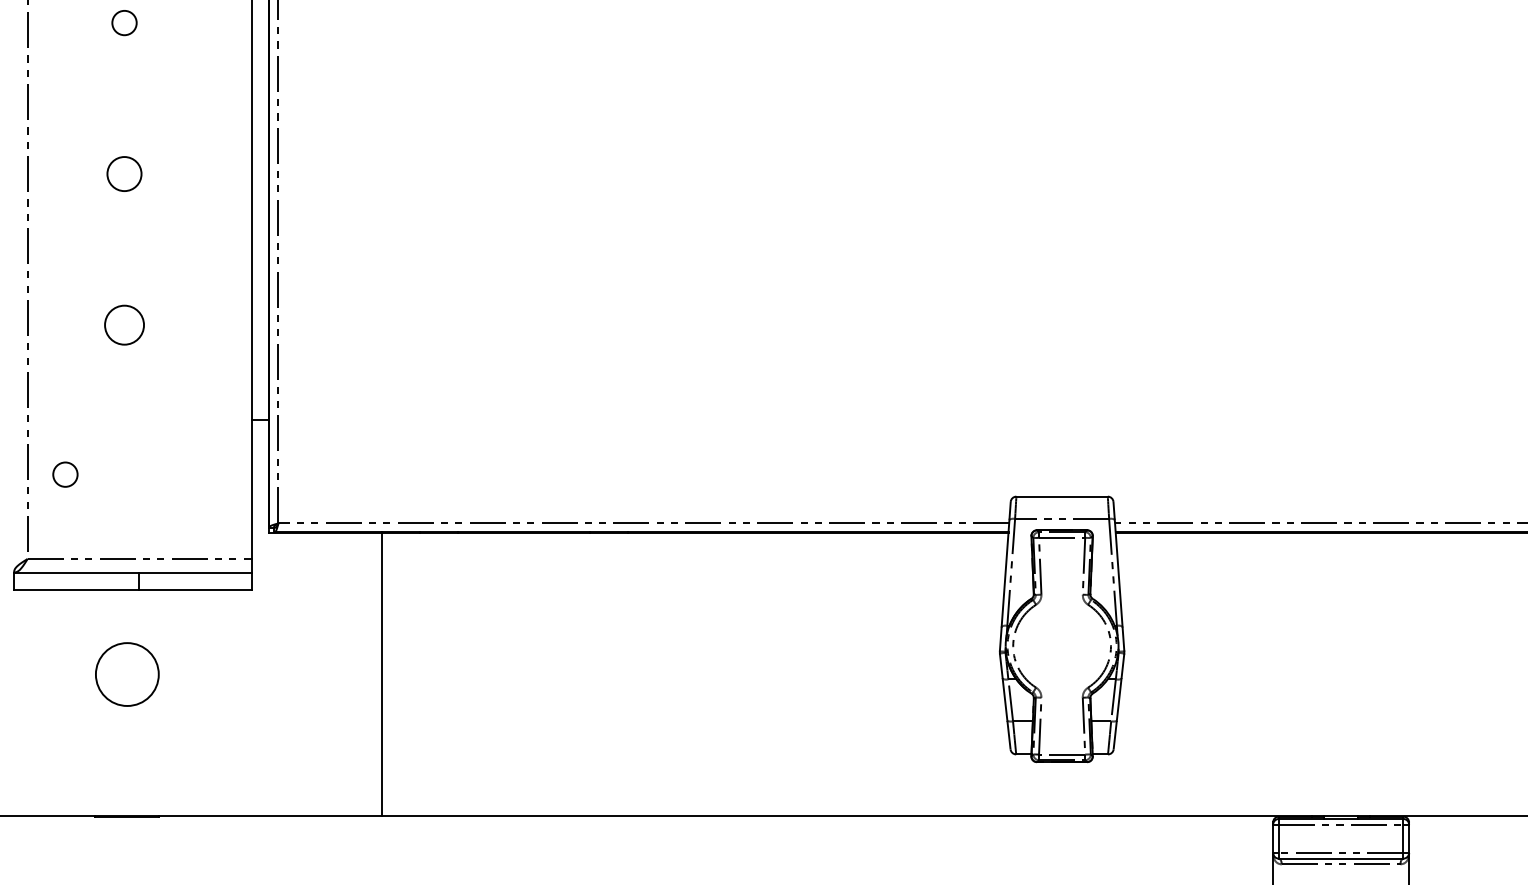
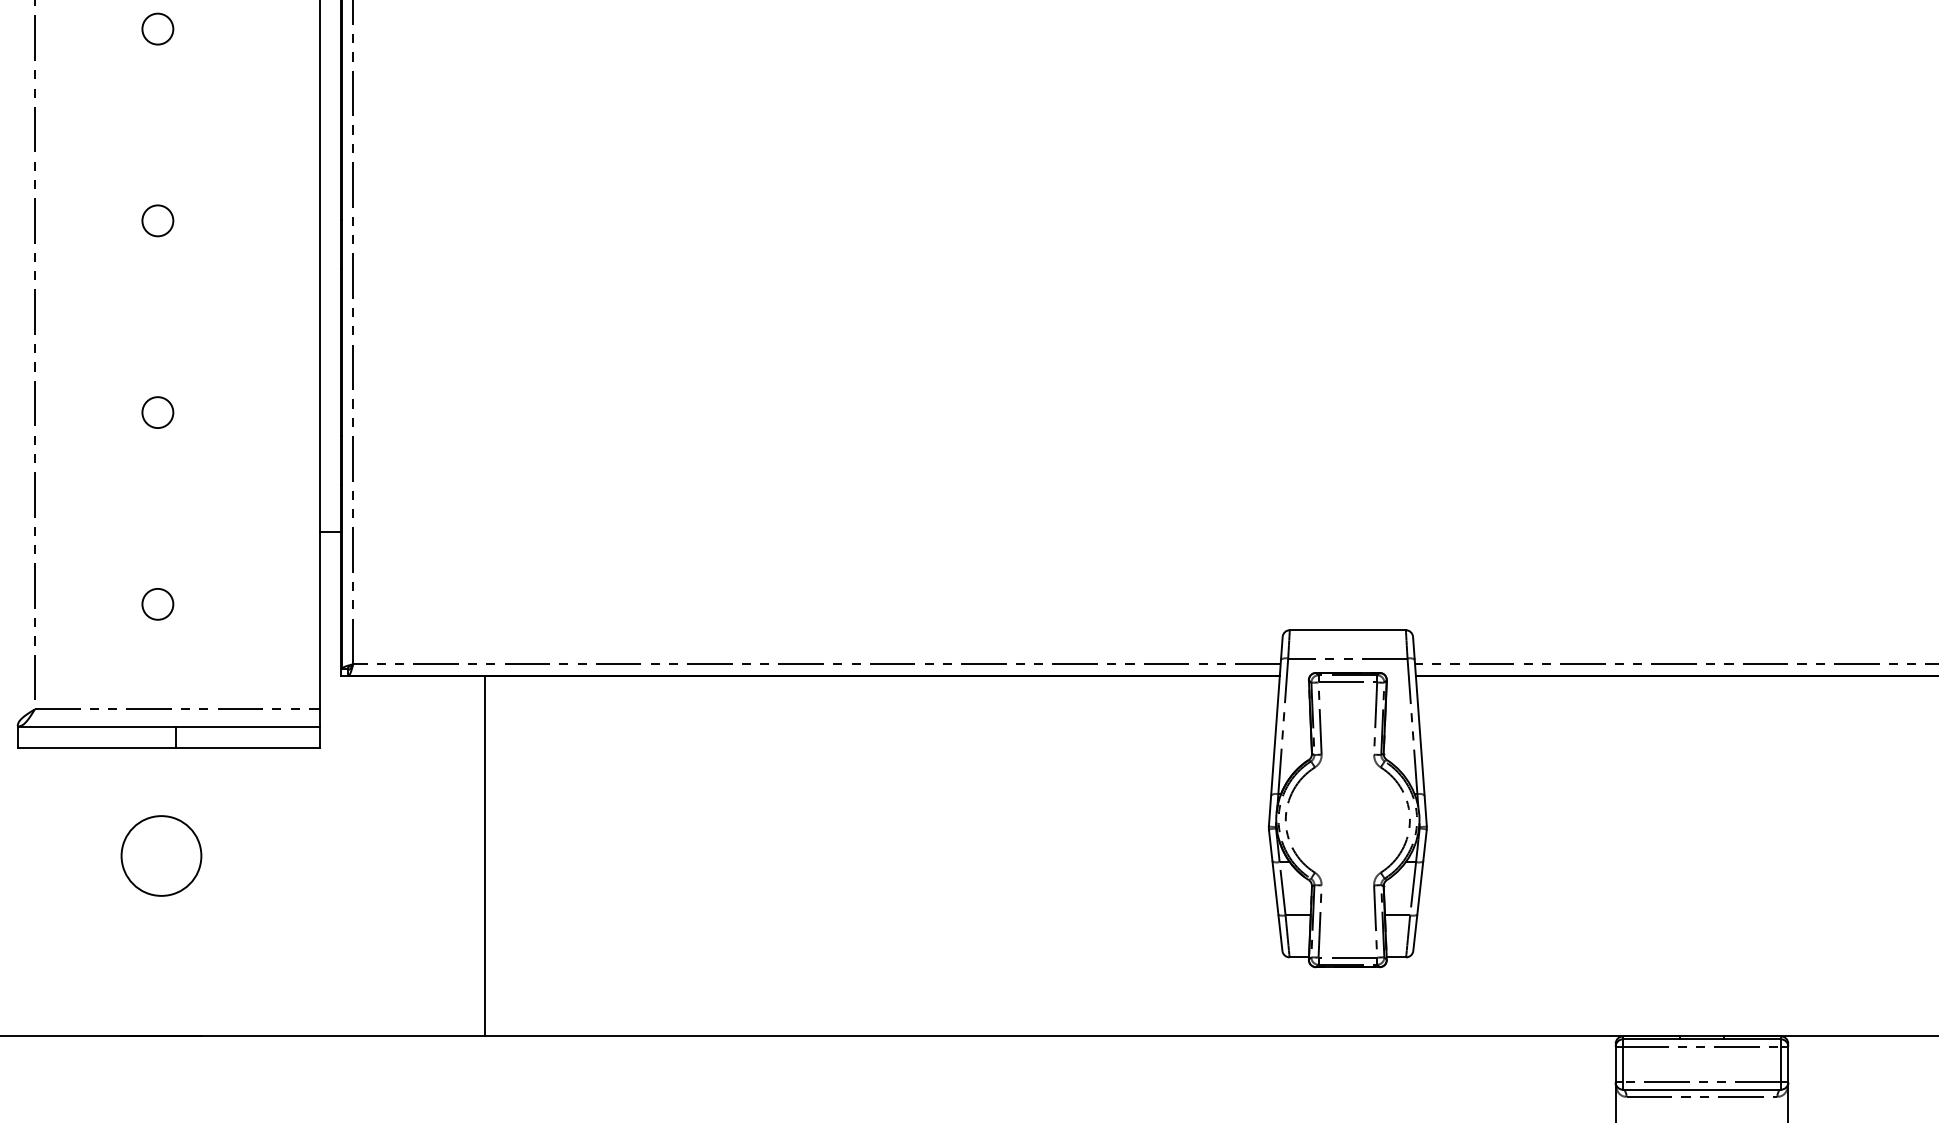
circle: (124, 173) -> (157, 220), size x0.71
circle: (124, 325) -> (157, 412), size x0.62
circle: (65, 474) -> (157, 604), moved

